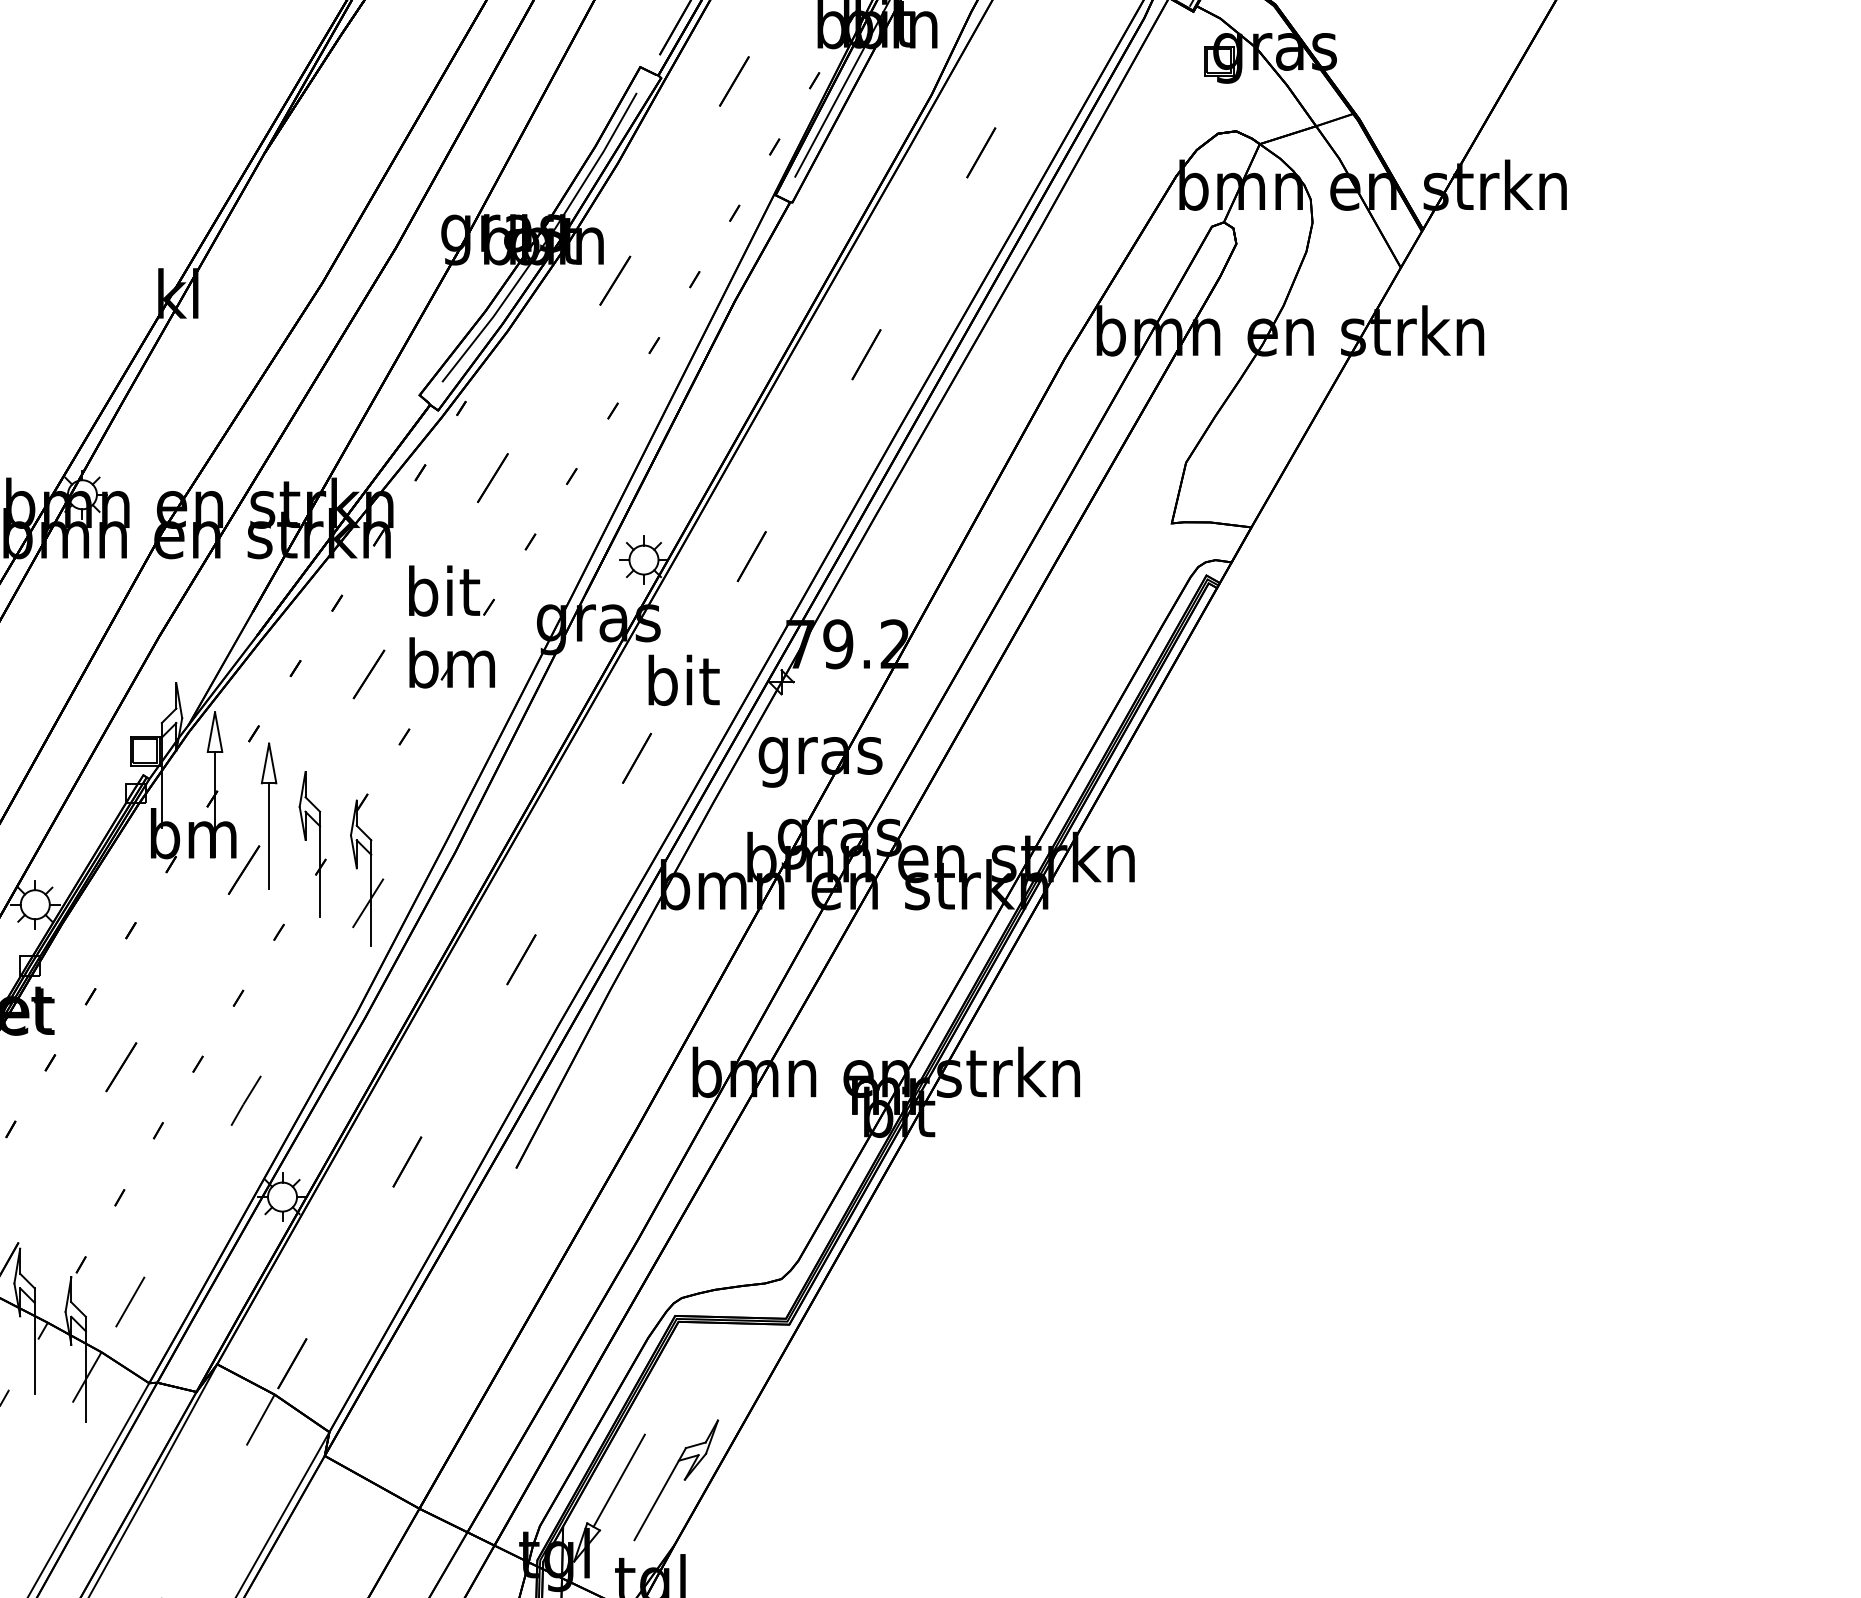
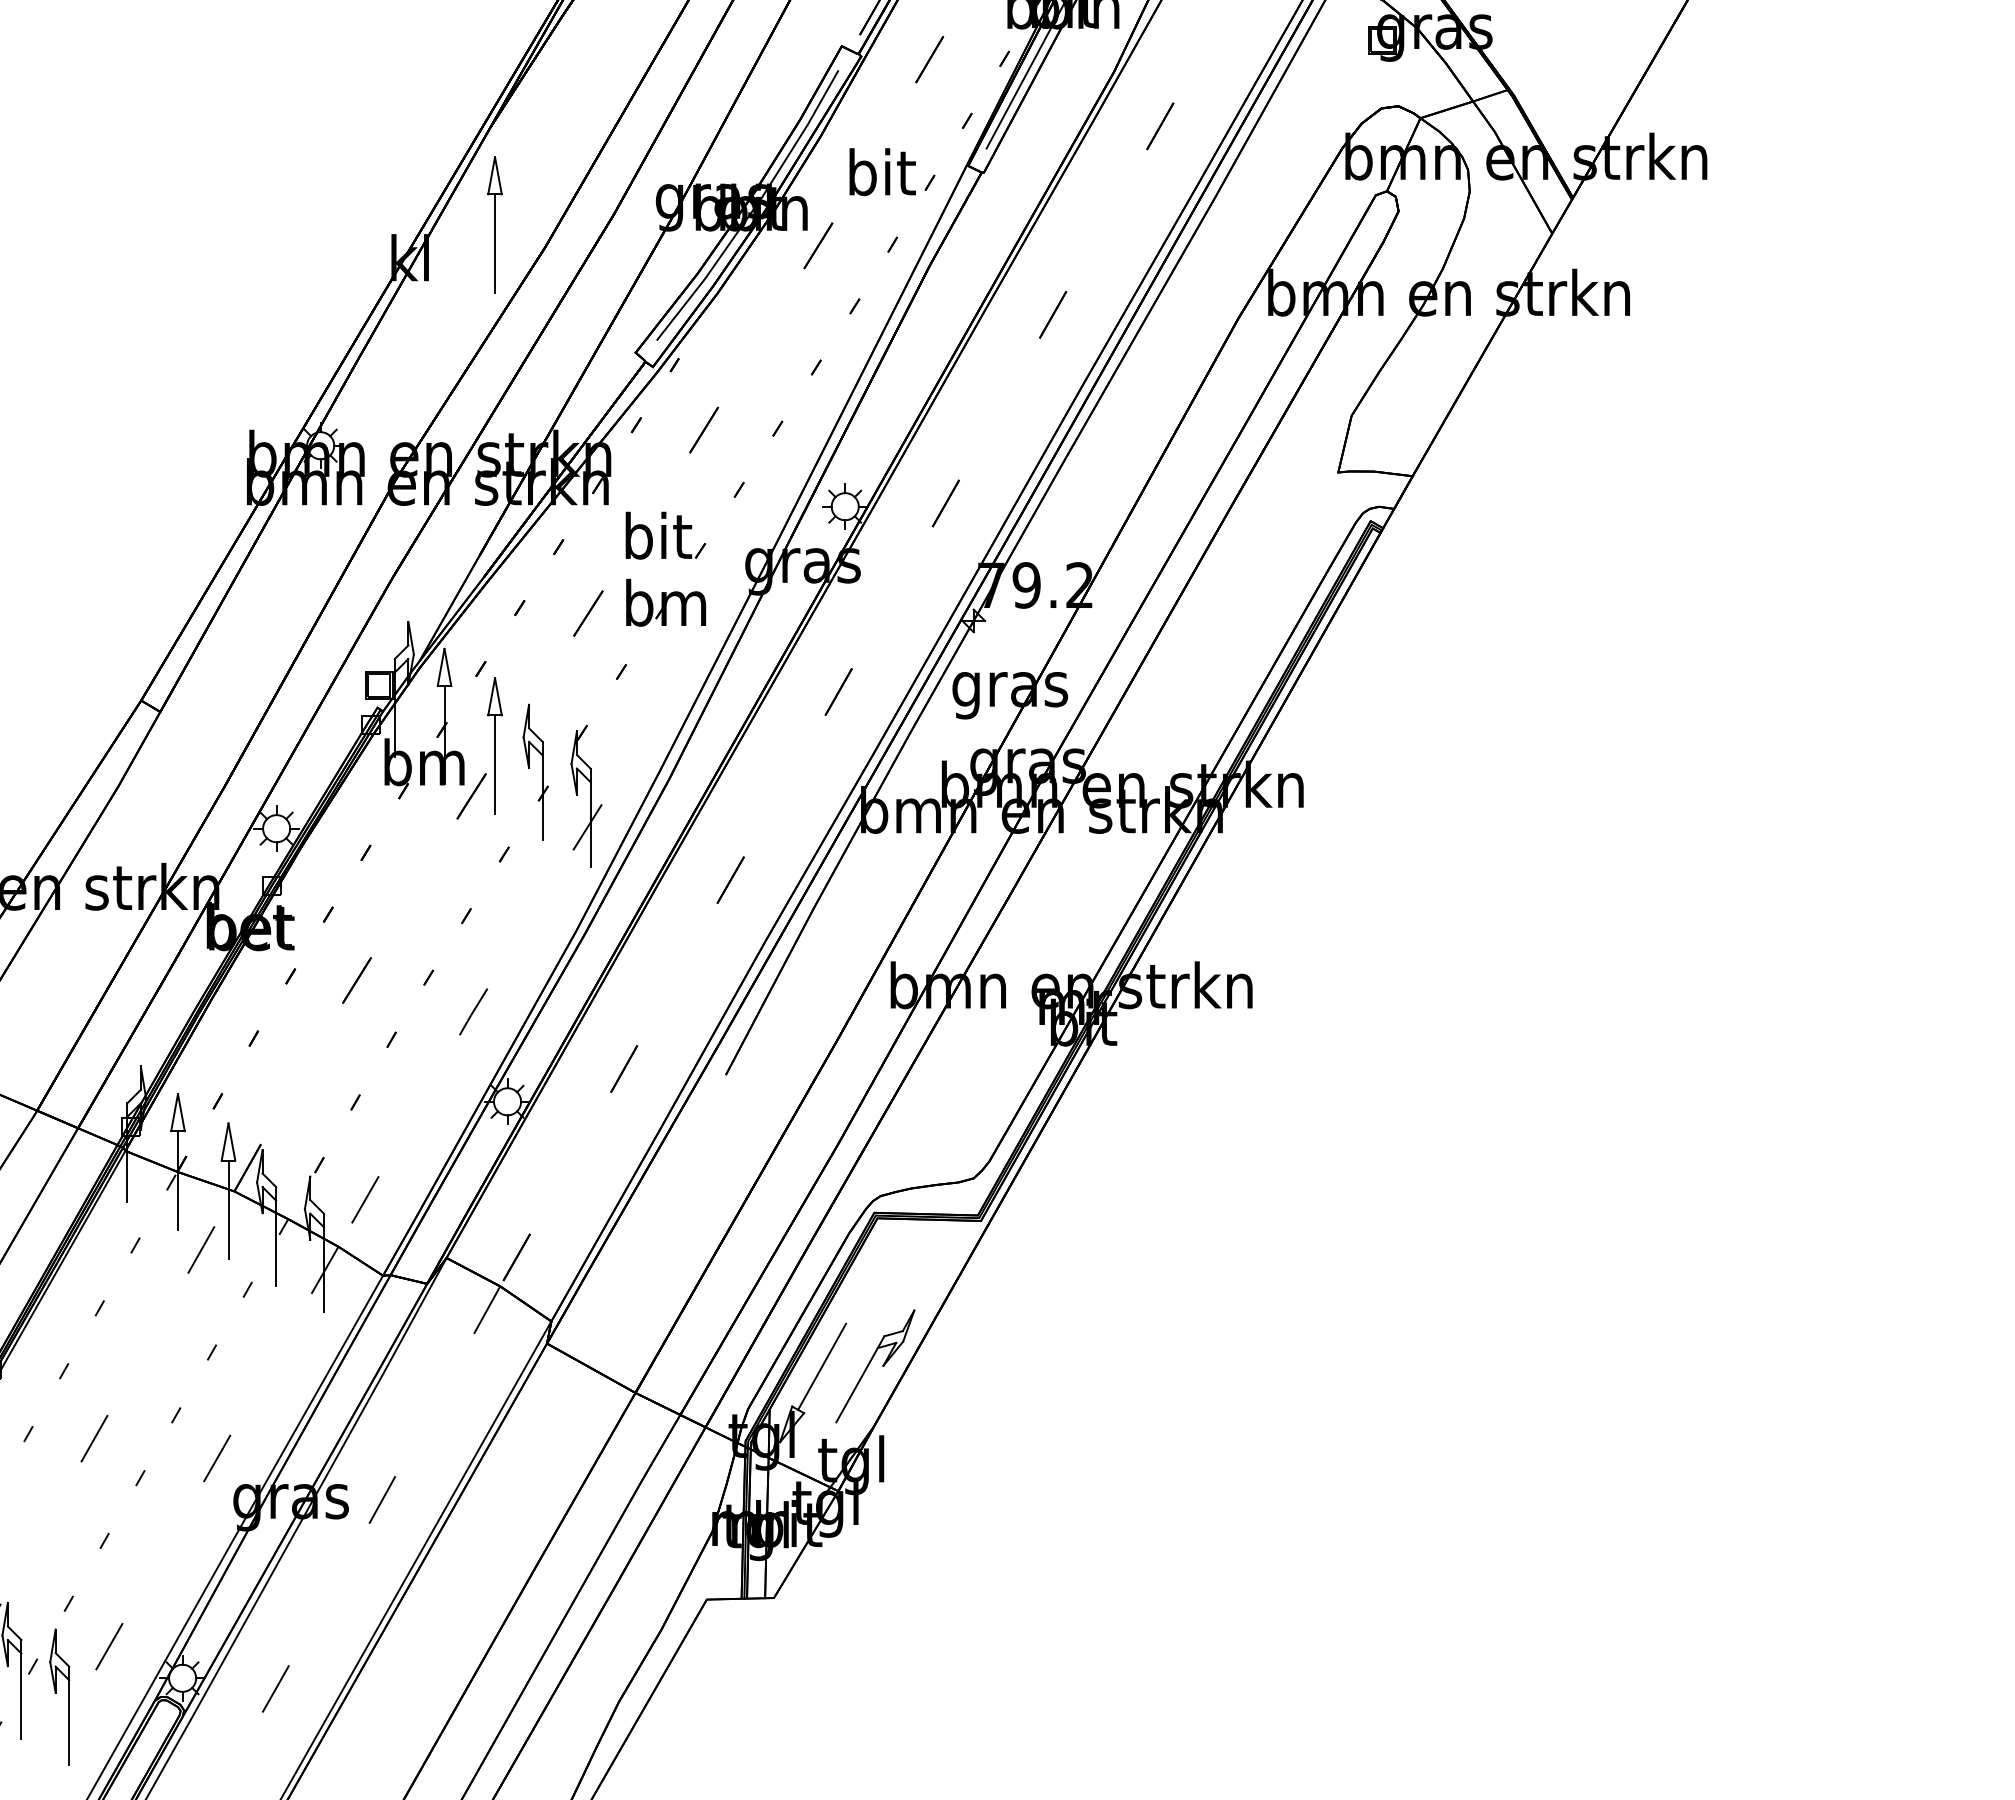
part: (268, 257) -> (494, 224), added
text: (683, 680) -> (882, 172), moved

